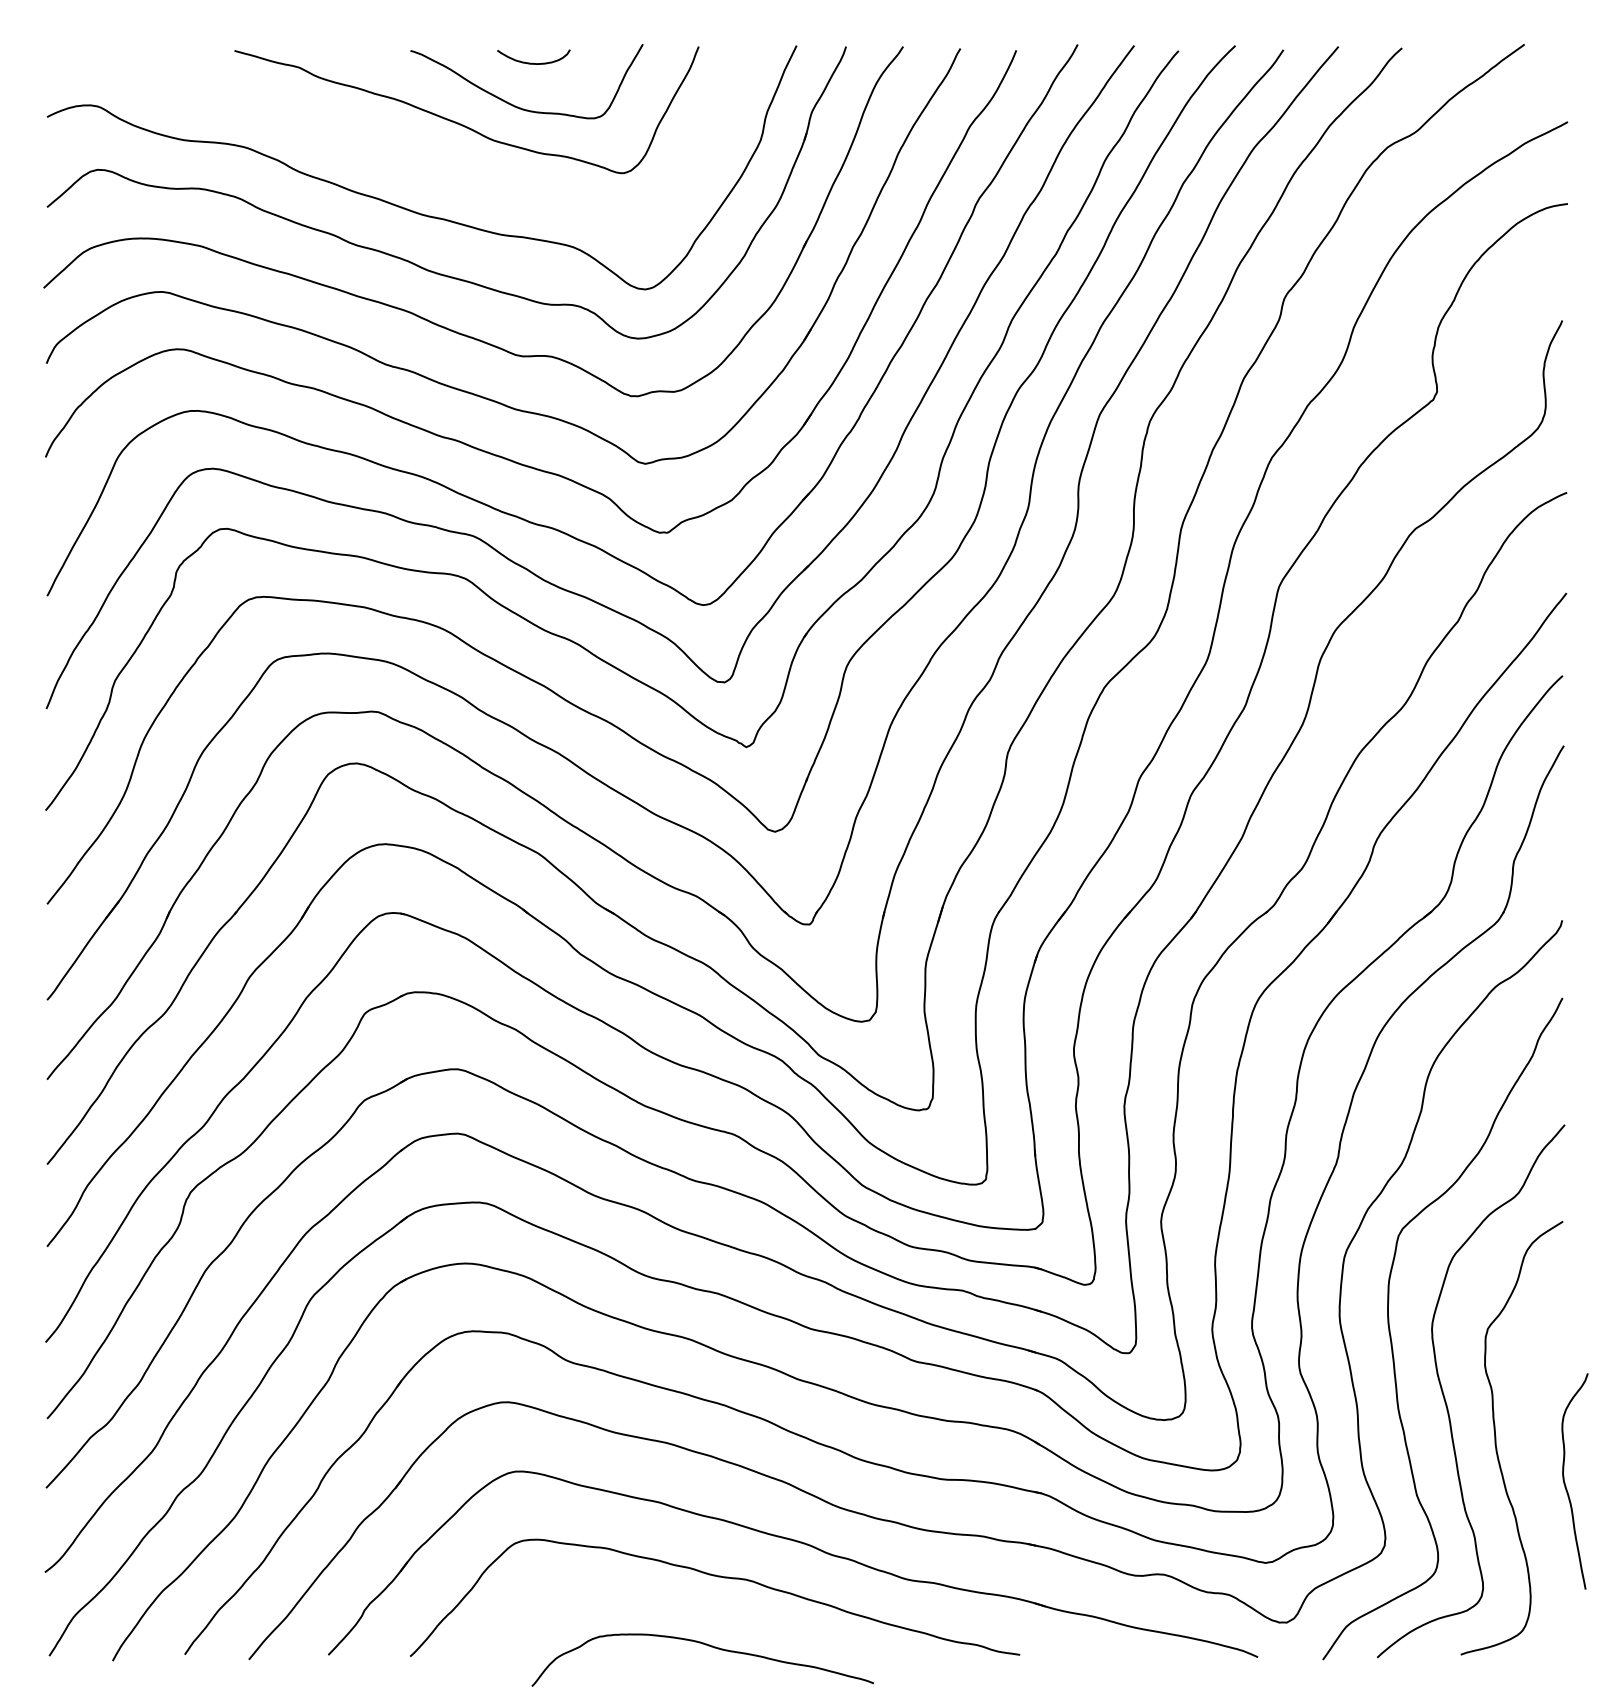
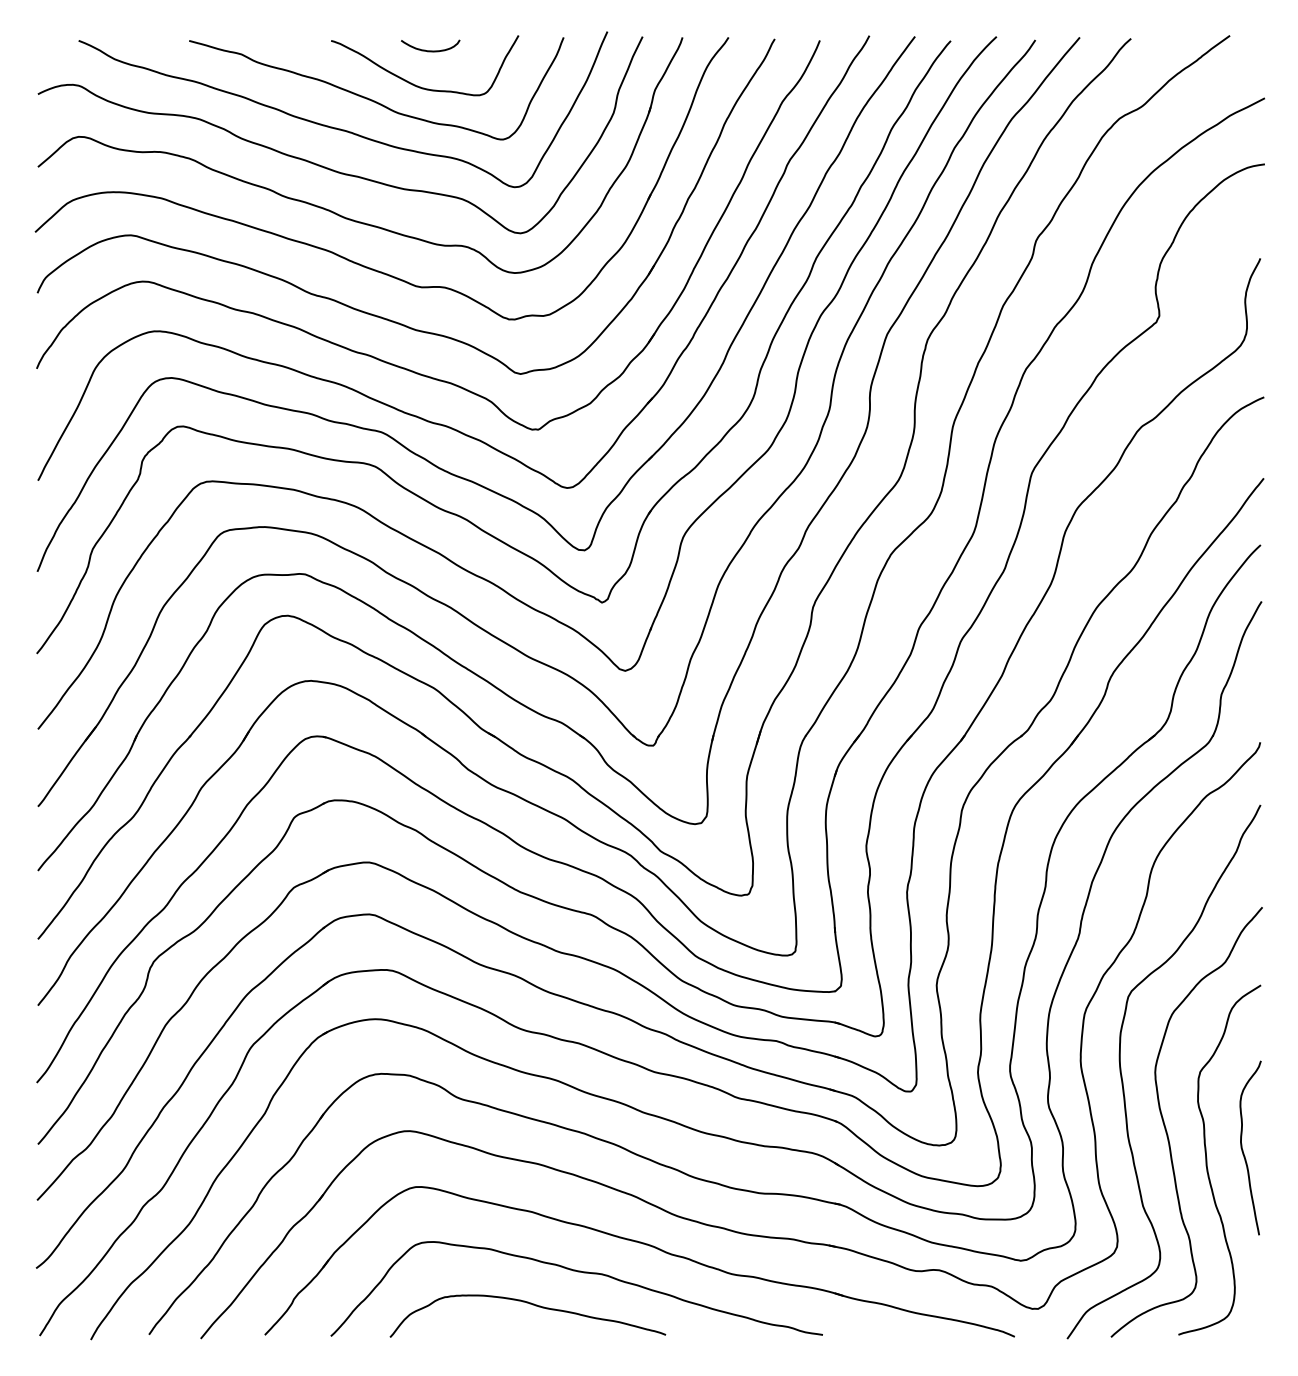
curve: (422, 159) -> (340, 128), added
curve: (1566, 1483) -> (1243, 1149), moved
curve: (704, 1645) -> (529, 1304), moved

